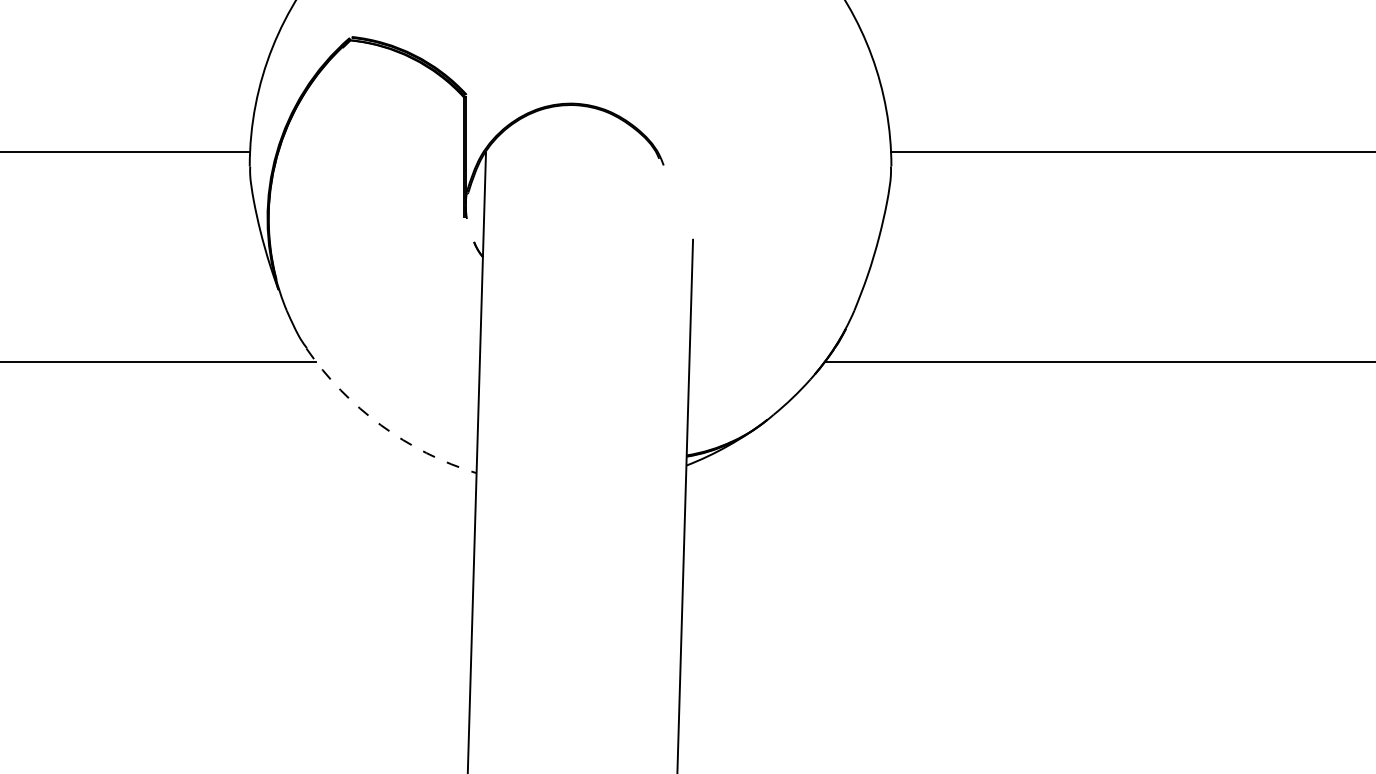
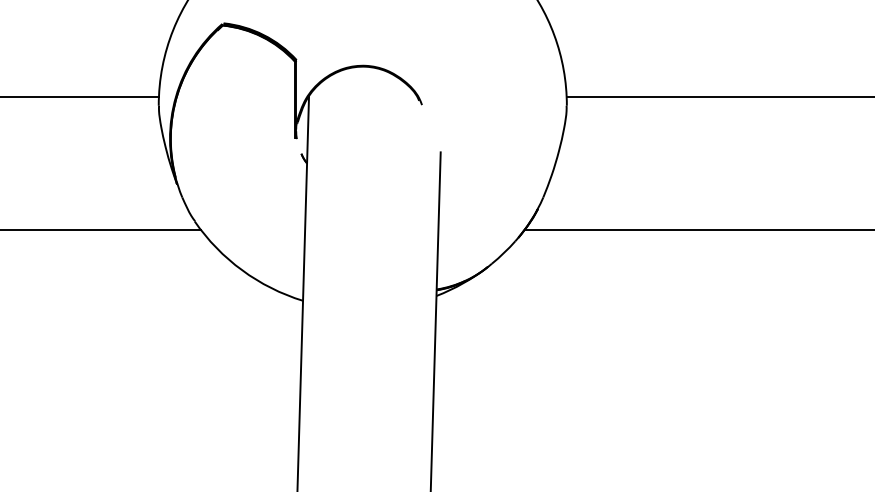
arc: (381, 425) -> (242, 270), dashed -> solid

